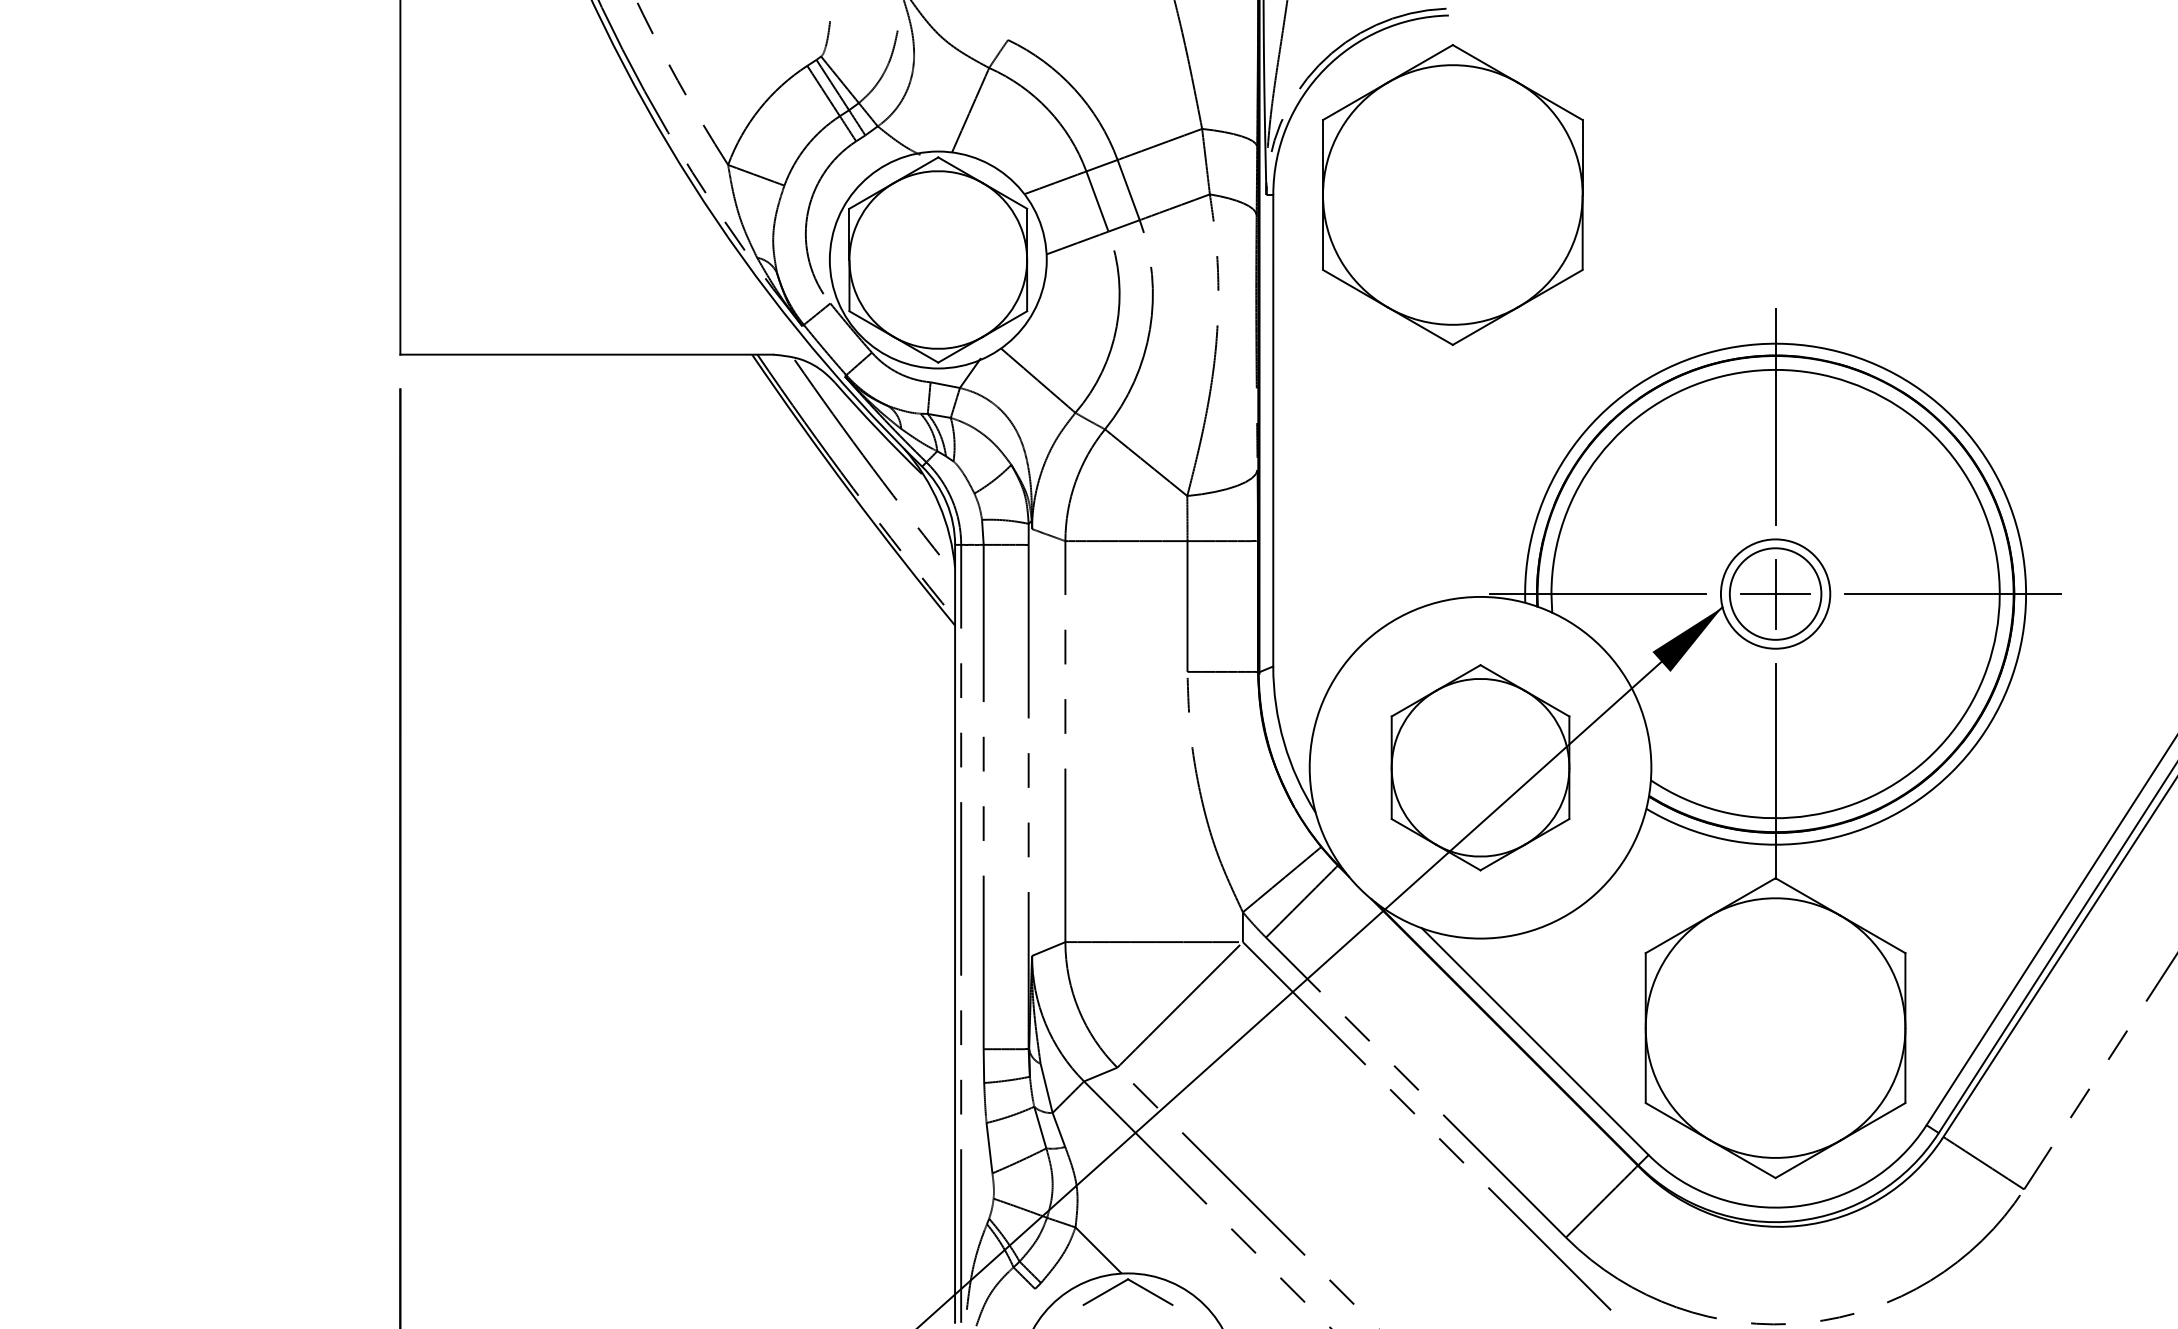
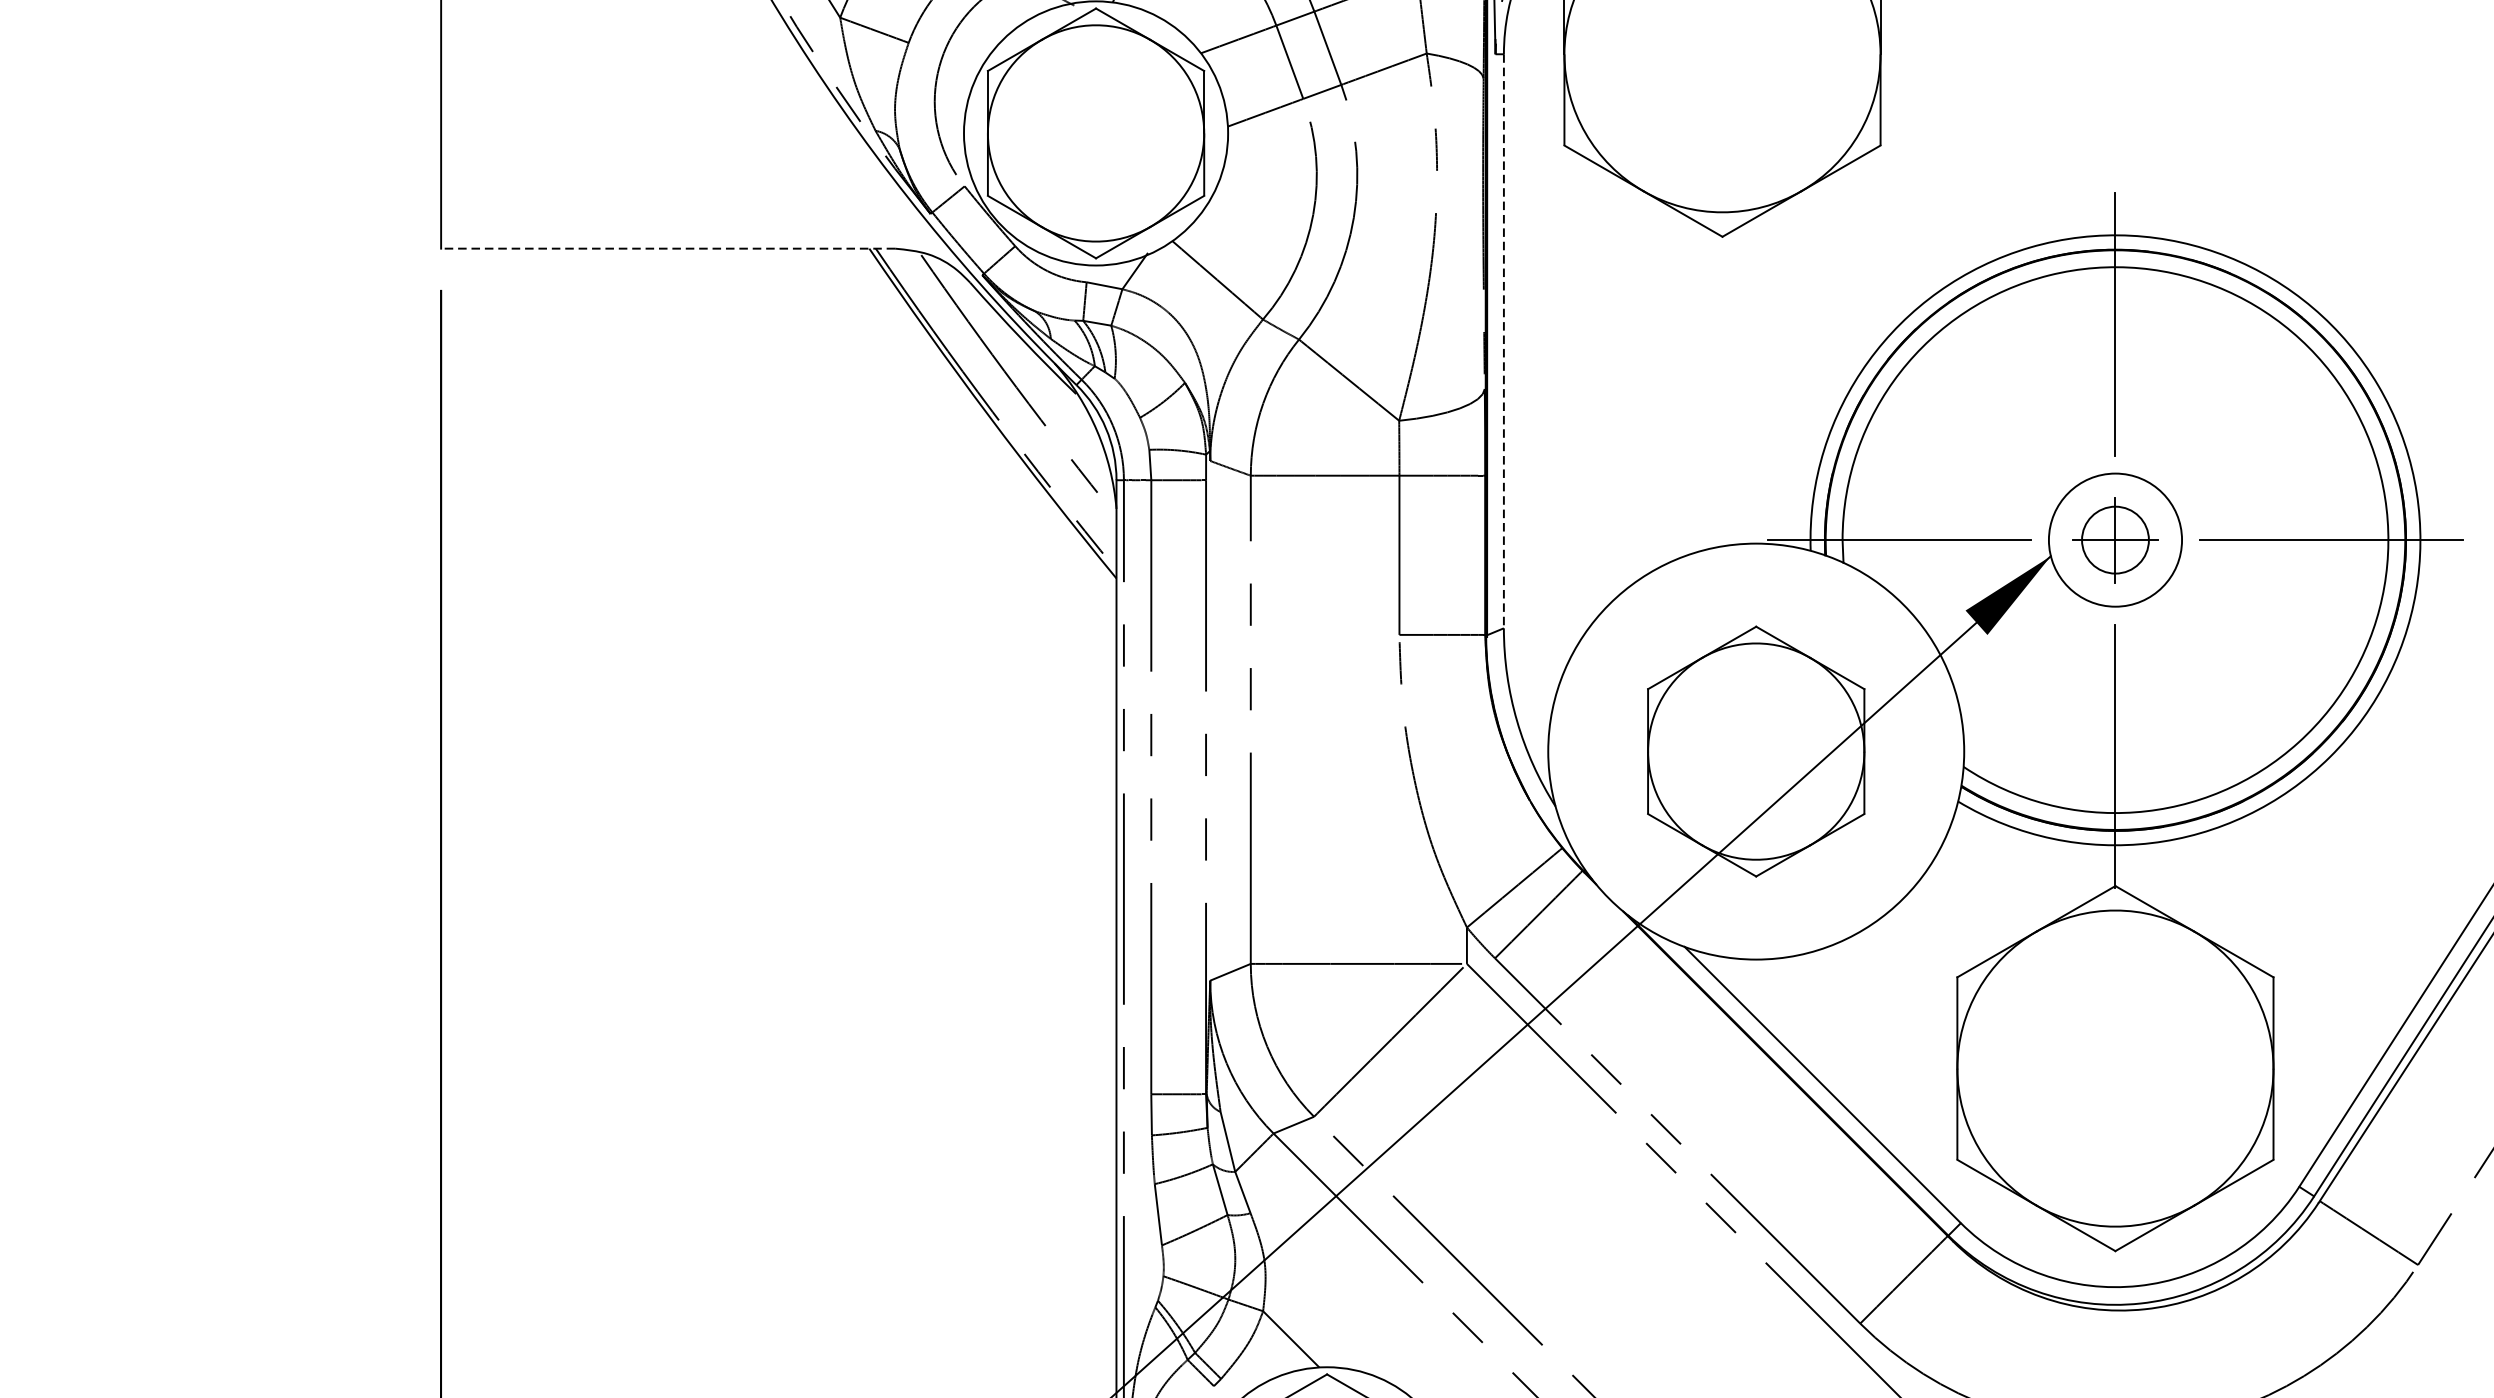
line: (586, 354) -> (667, 248), solid -> dashed
line: (1273, 430) -> (1504, 340), solid -> dashed
circle: (1775, 593) -> (2115, 539), size x0.6

